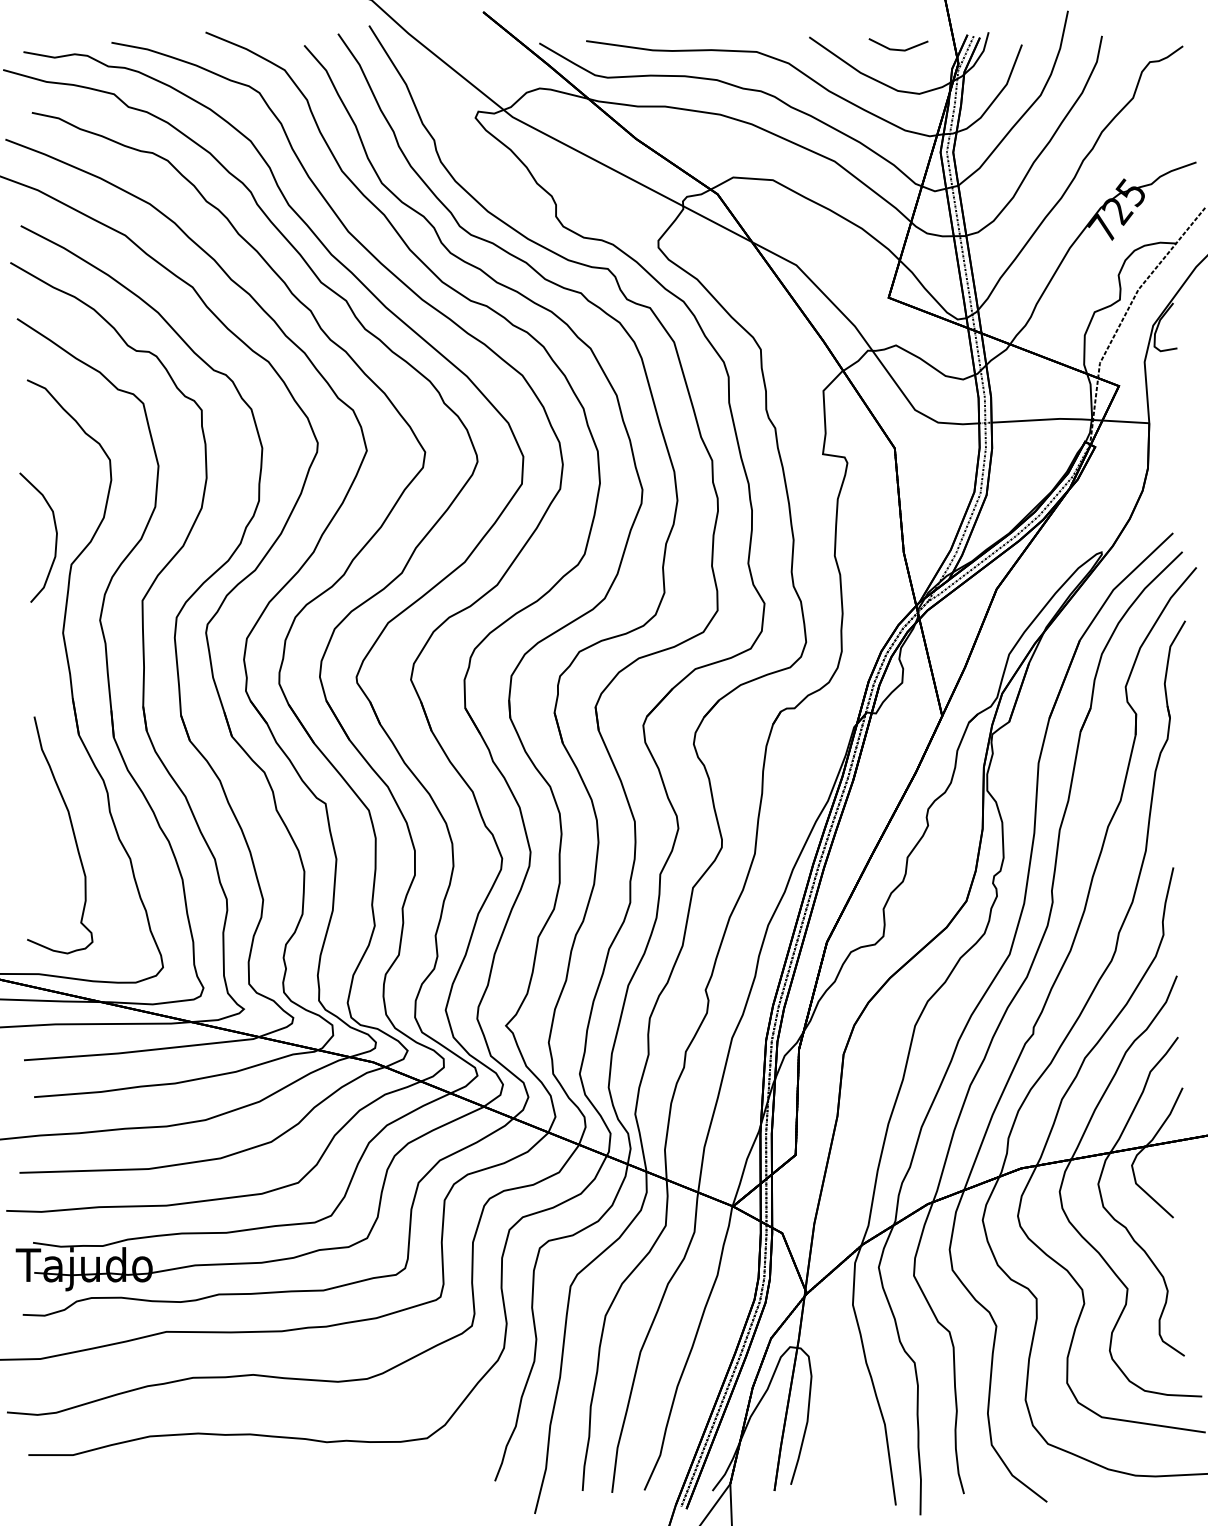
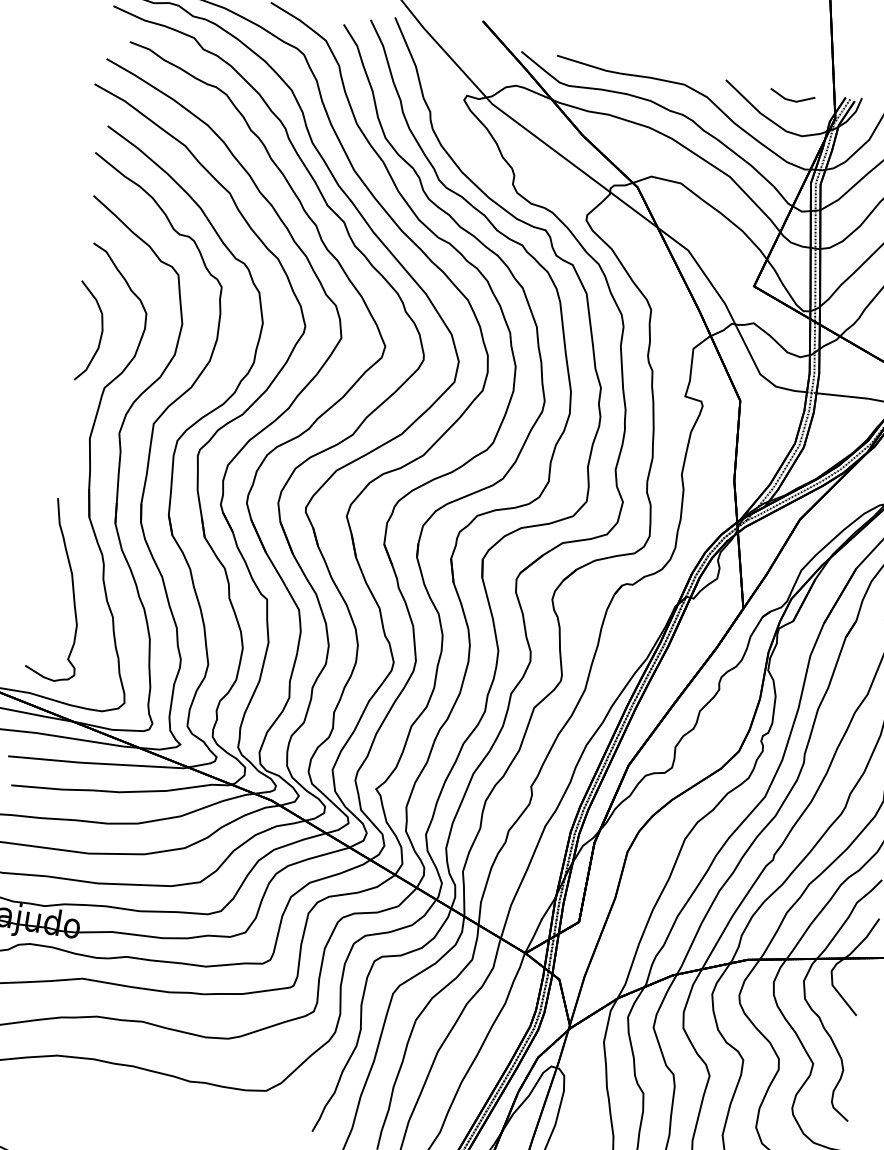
part: (55, 537) -> (100, 333), moved

